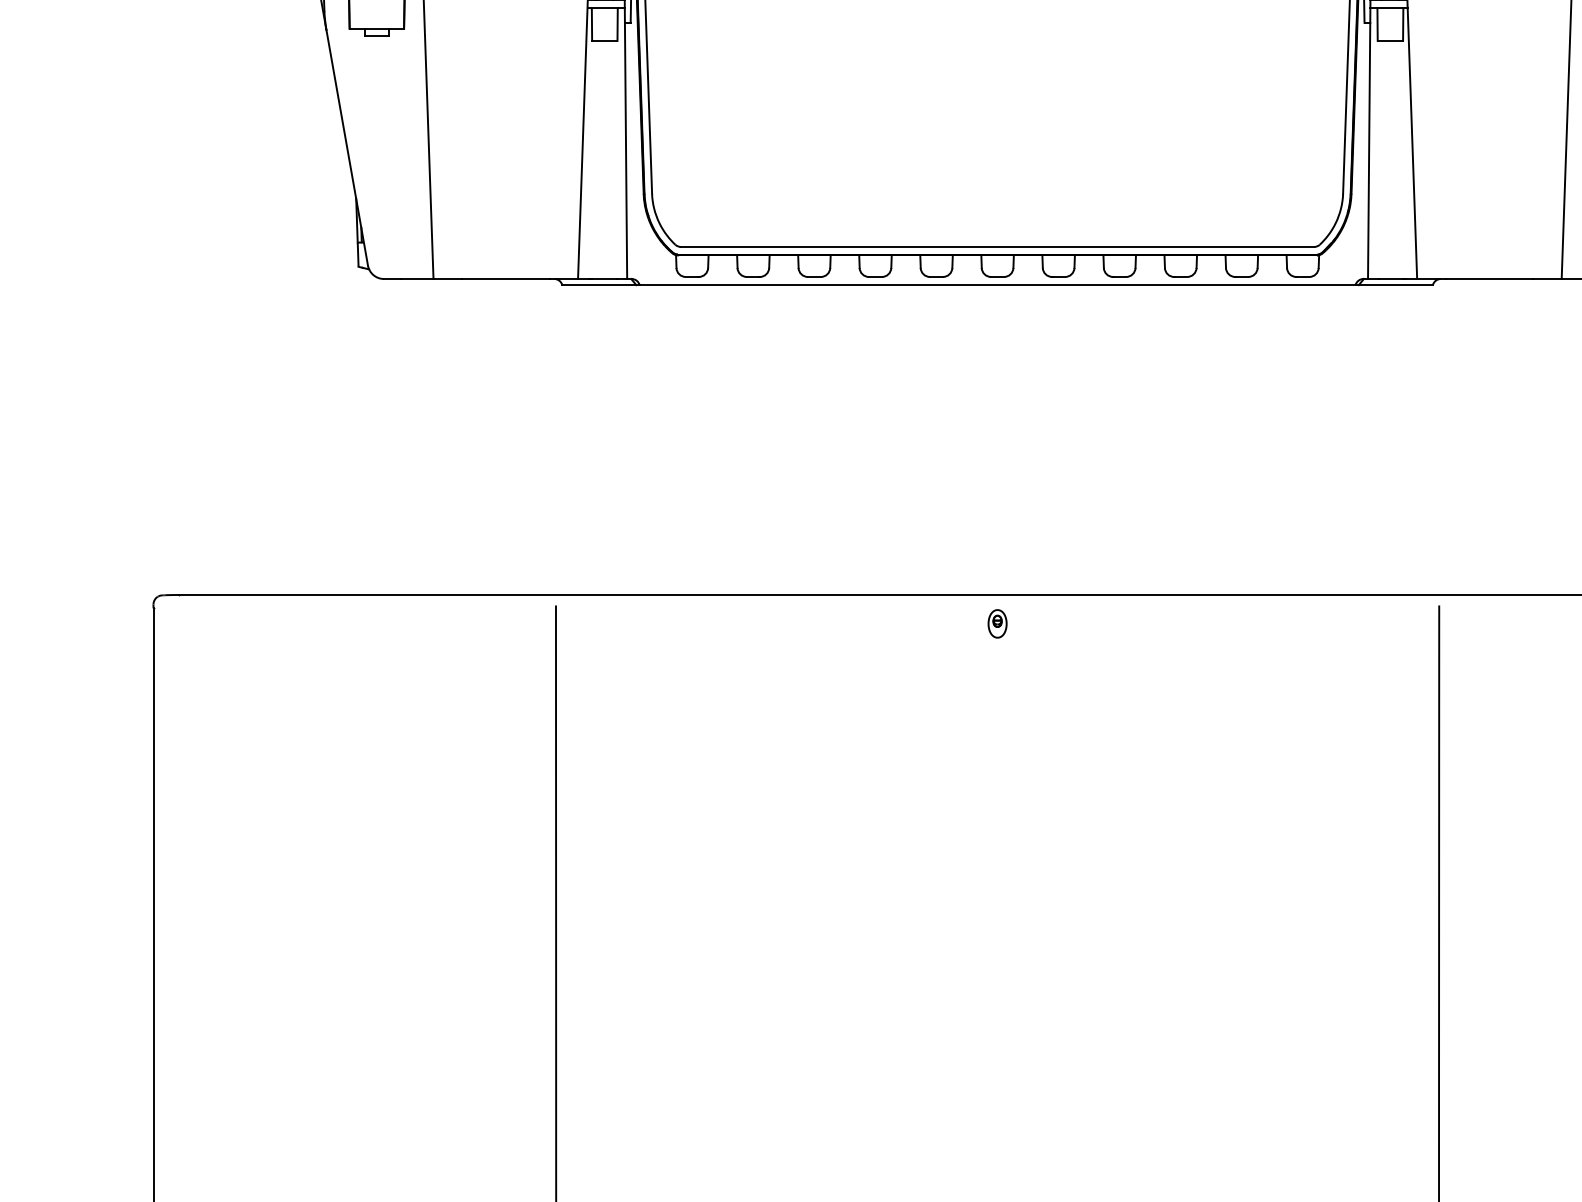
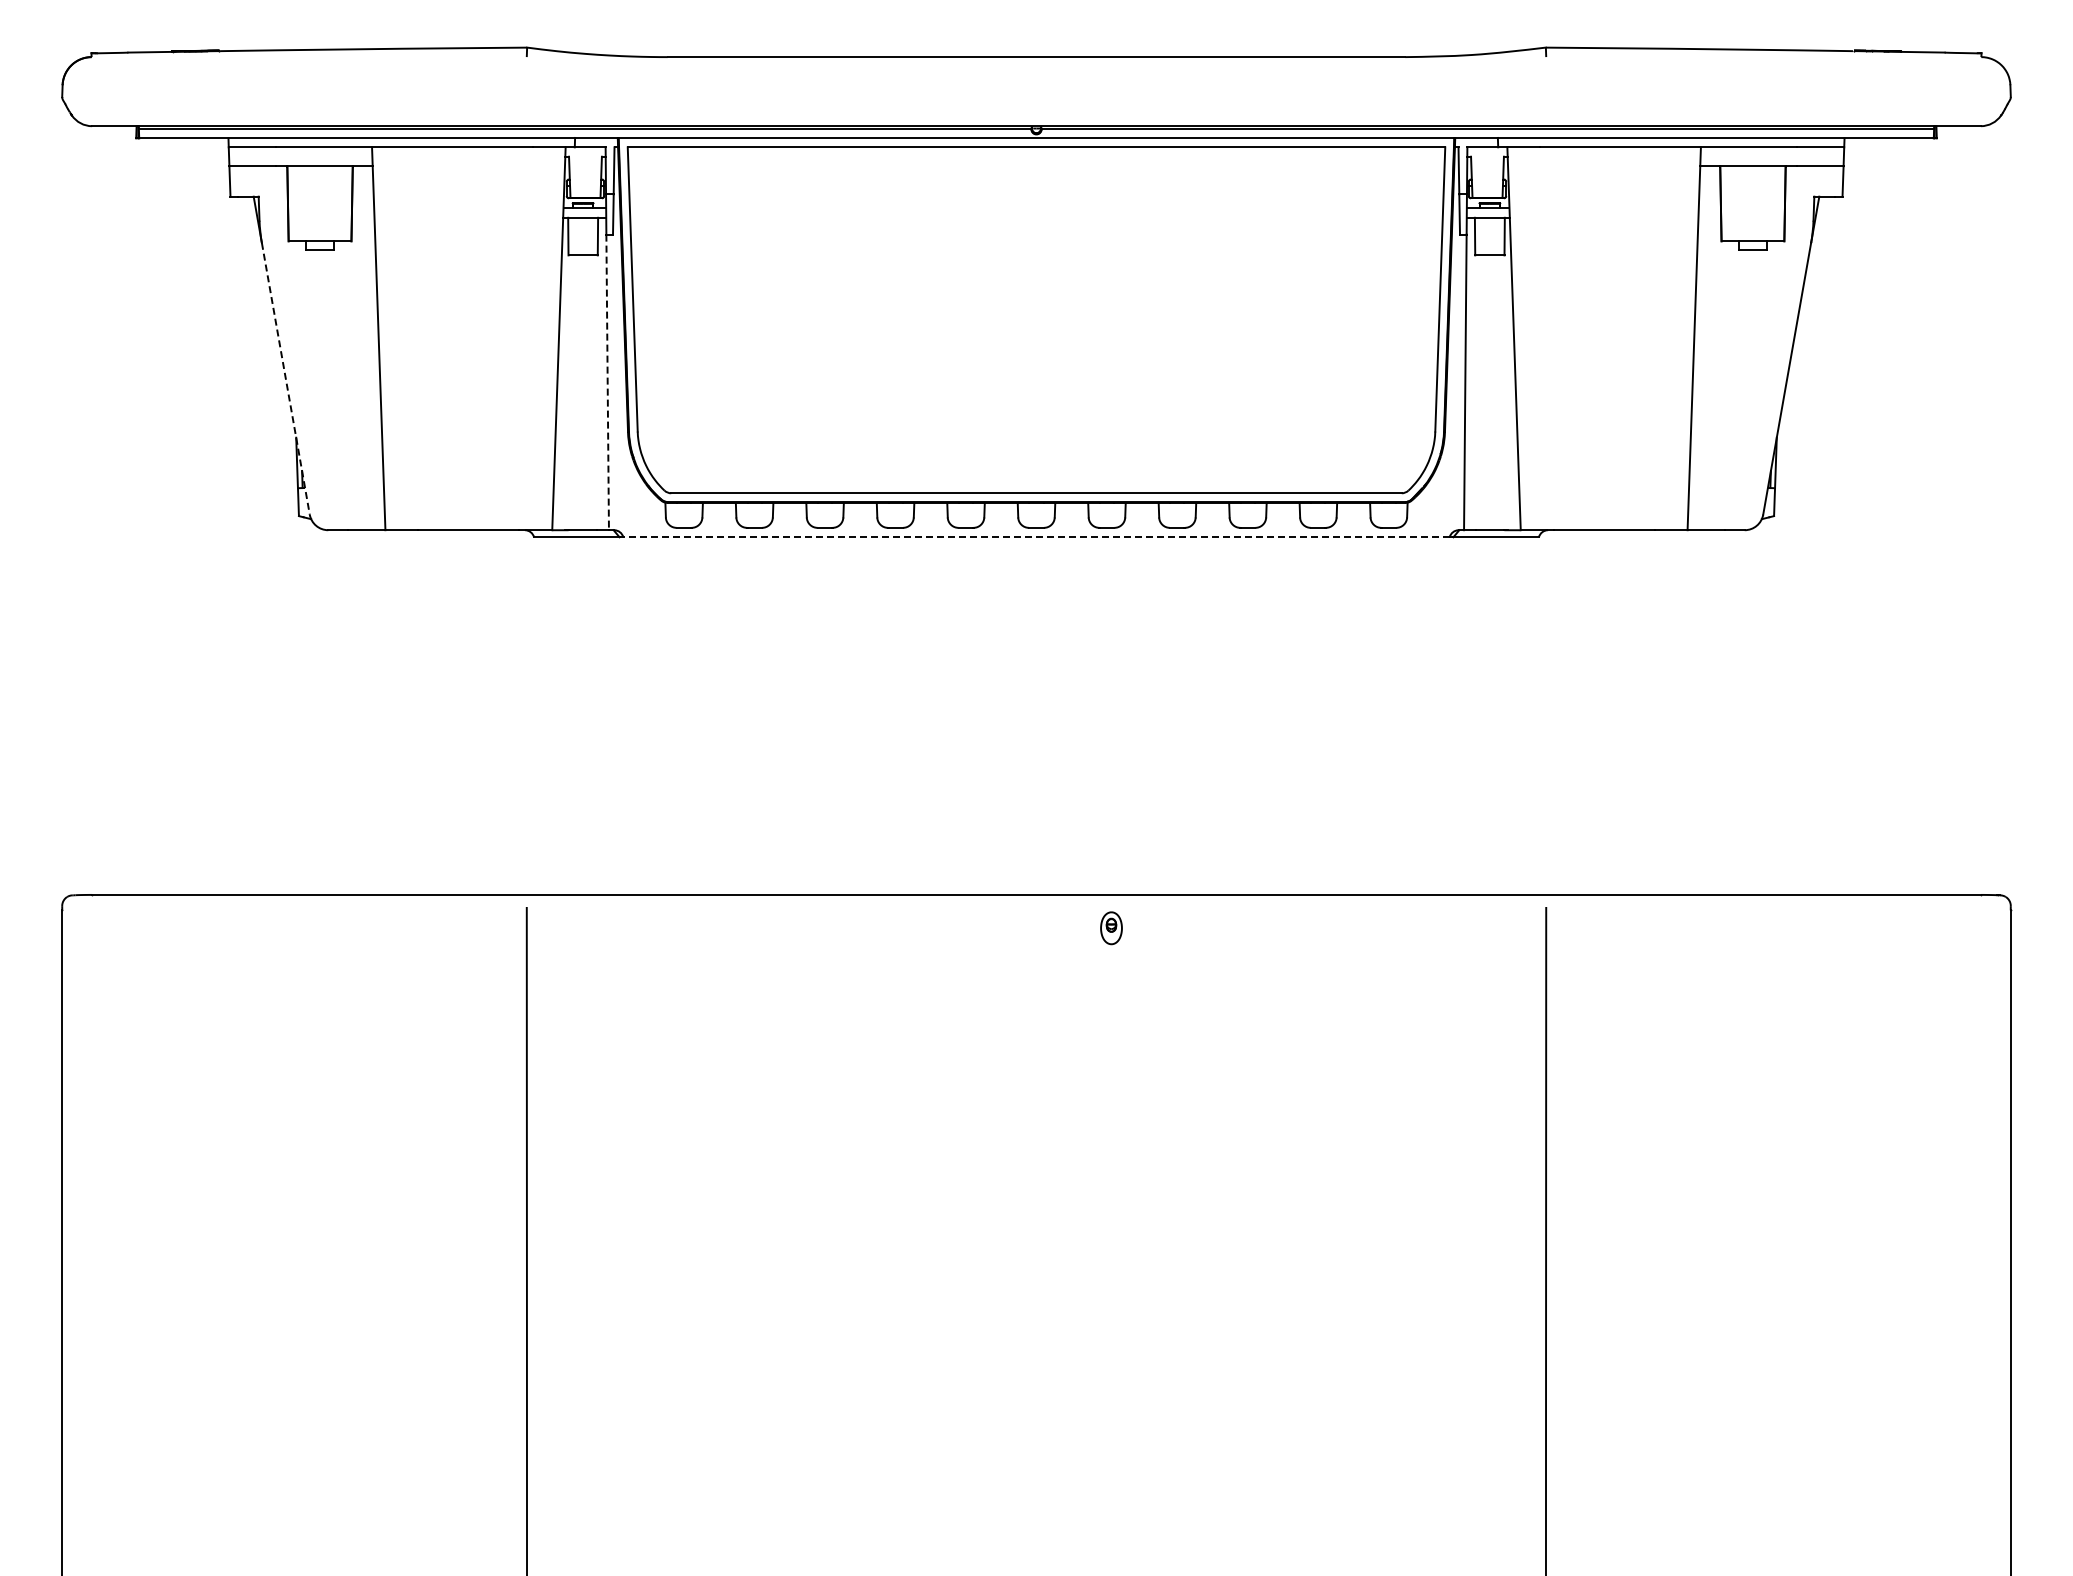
line: (346, 148) -> (285, 379), solid -> dashed
line: (625, 151) -> (607, 382), solid -> dashed
line: (997, 285) -> (1036, 537), solid -> dashed
part: (997, 624) -> (1111, 928), moved

